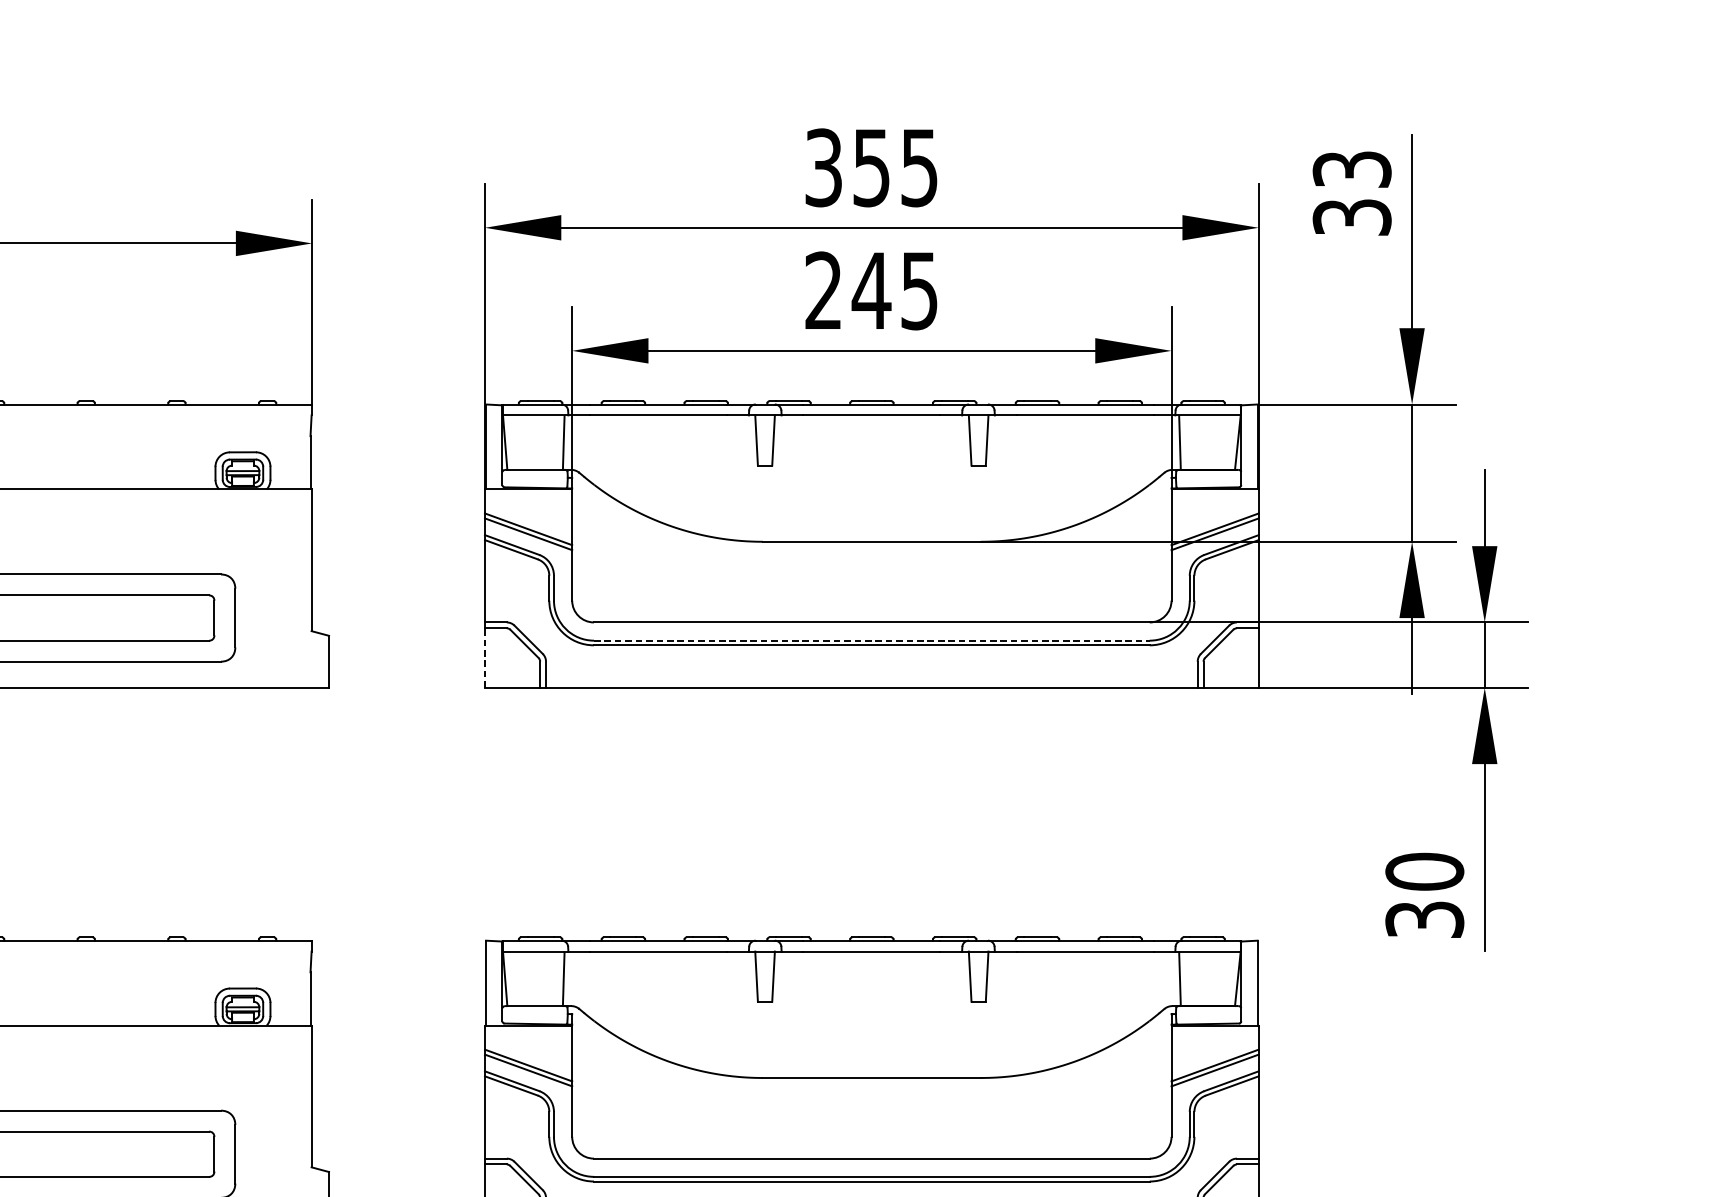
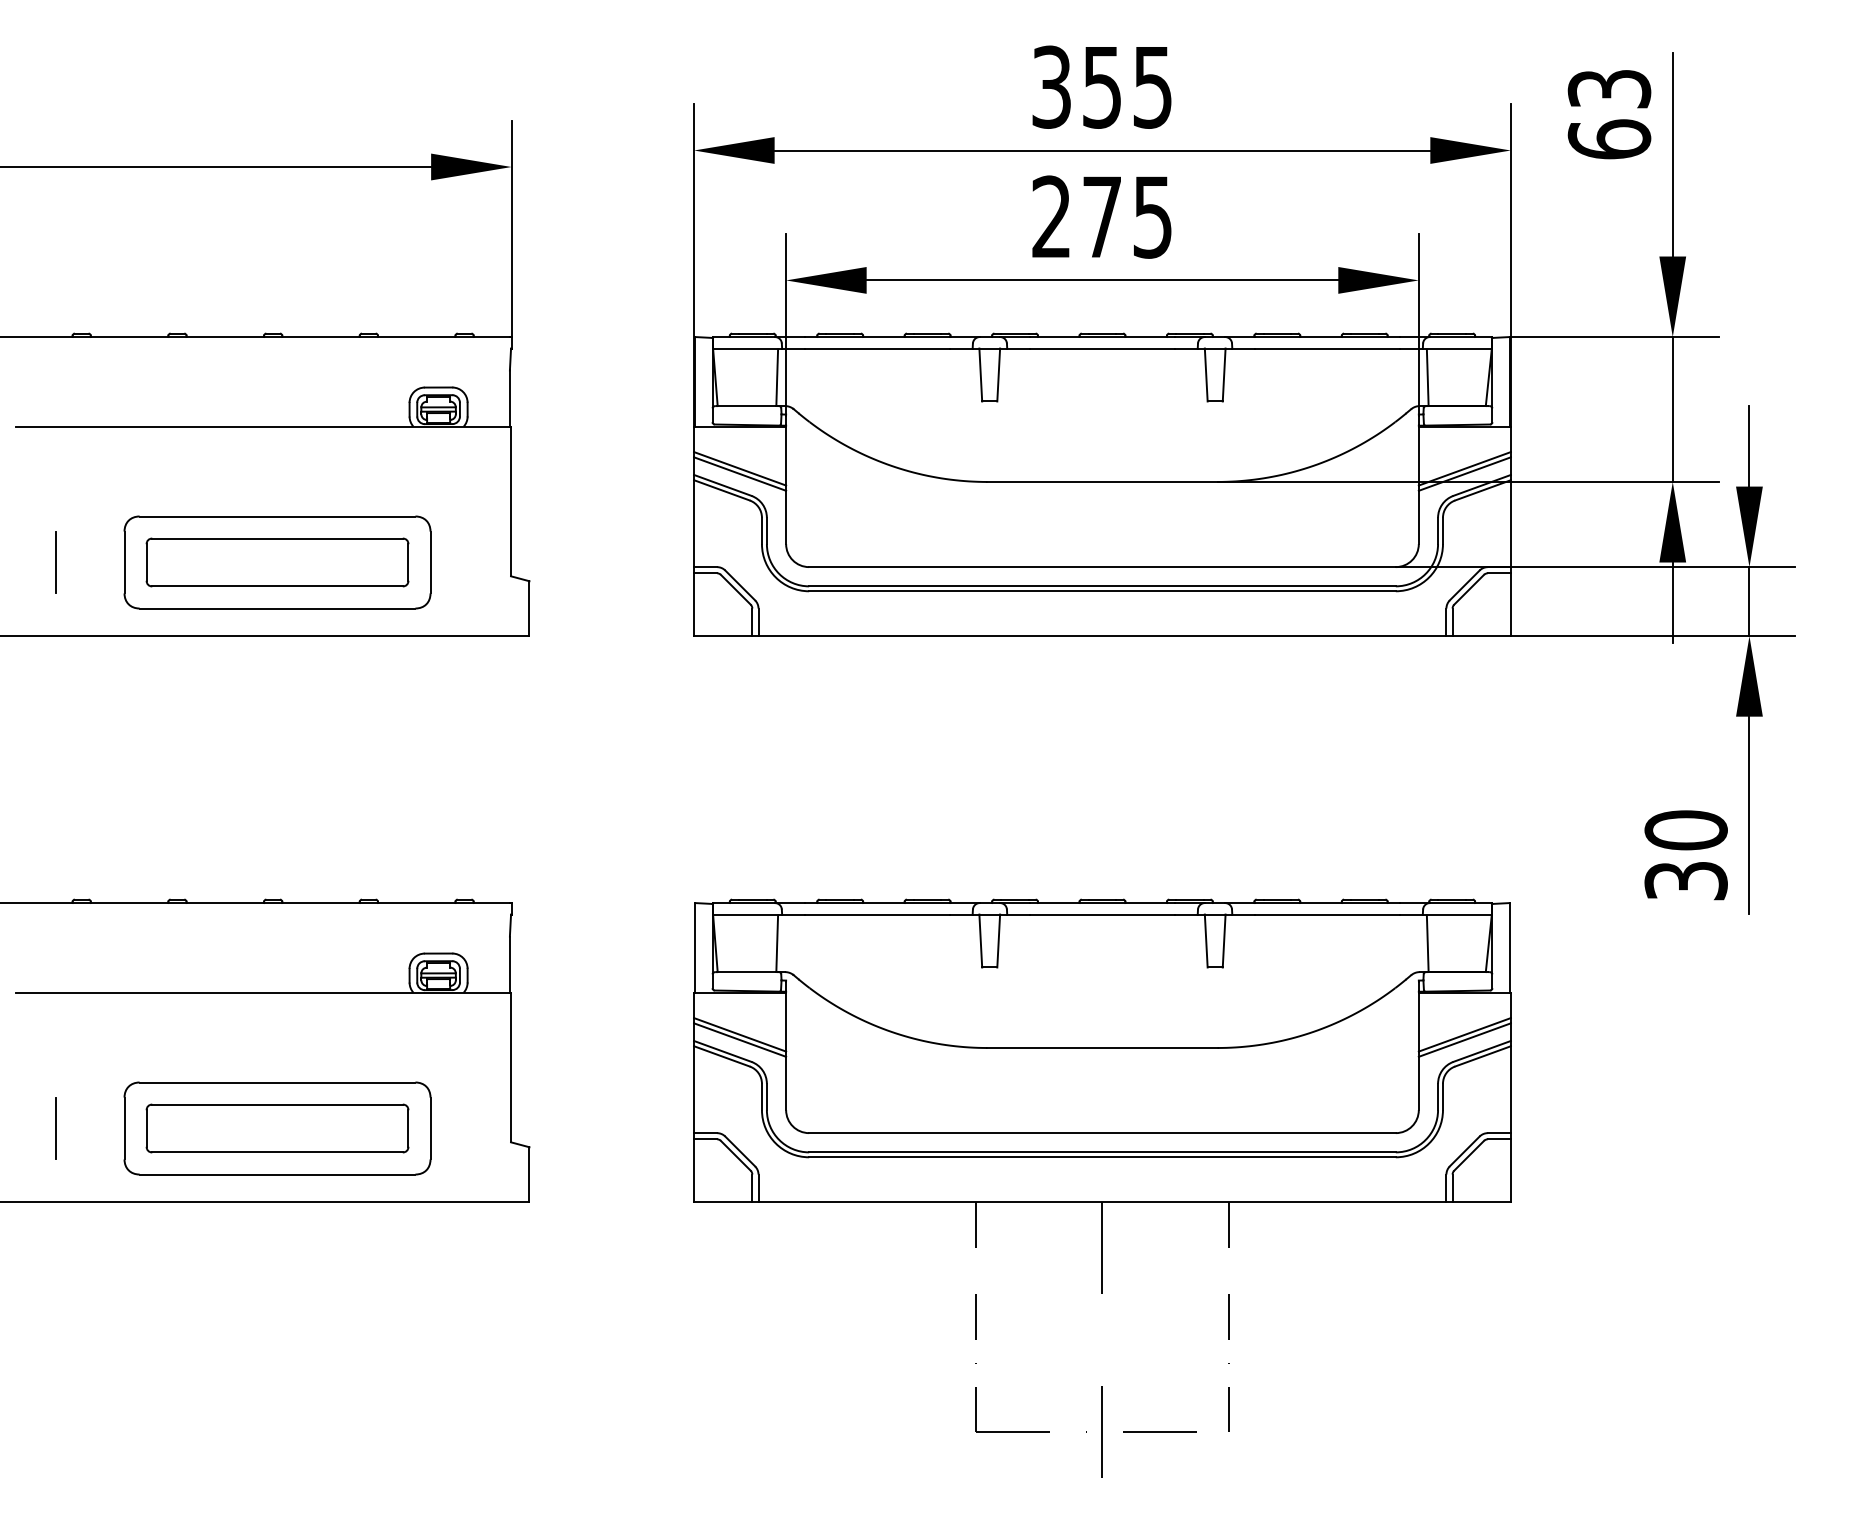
text: (1352, 217) -> (1609, 139), 33 -> 63
text: (871, 290) -> (1102, 216), 245 -> 275
line: (871, 640) -> (1102, 586), dashed -> solid
line: (485, 657) -> (694, 604), dashed -> solid

